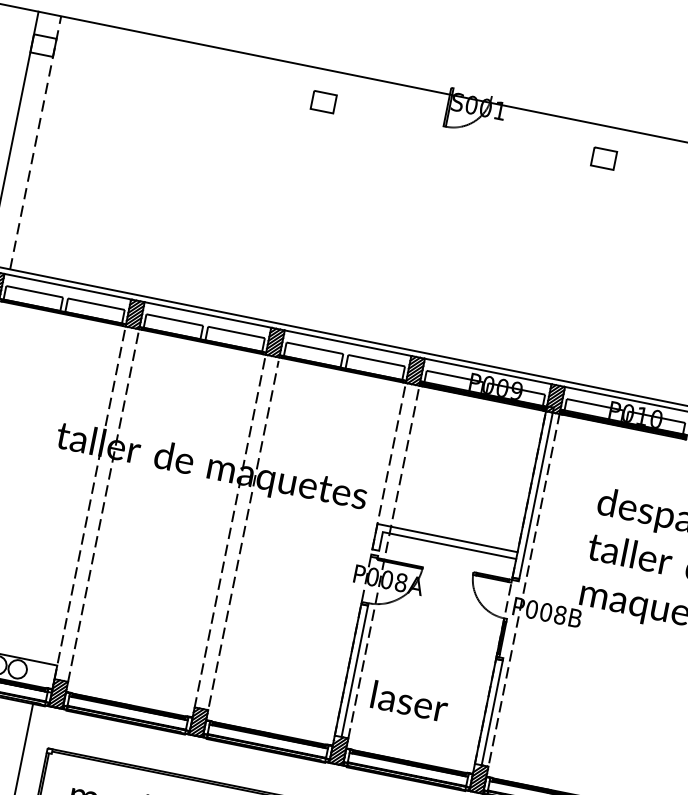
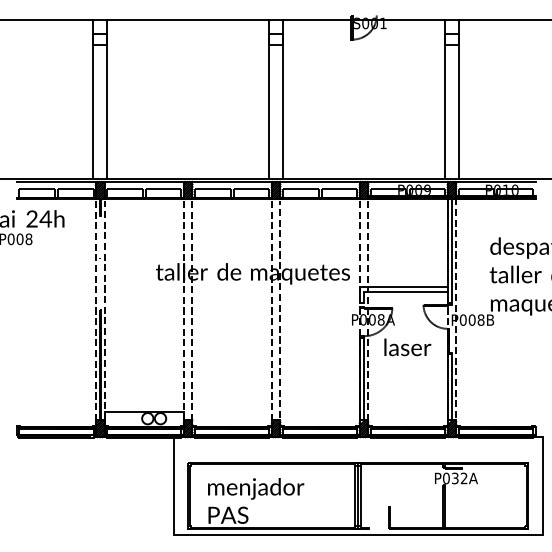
line: (36, 141) -> (107, 98), dashed -> solid
line: (294, 193) -> (269, 98), added
line: (316, 198) -> (283, 98), added
line: (573, 250) -> (444, 98), added
line: (595, 254) -> (458, 98), added
text: (409, 701) -> (407, 347), moved

